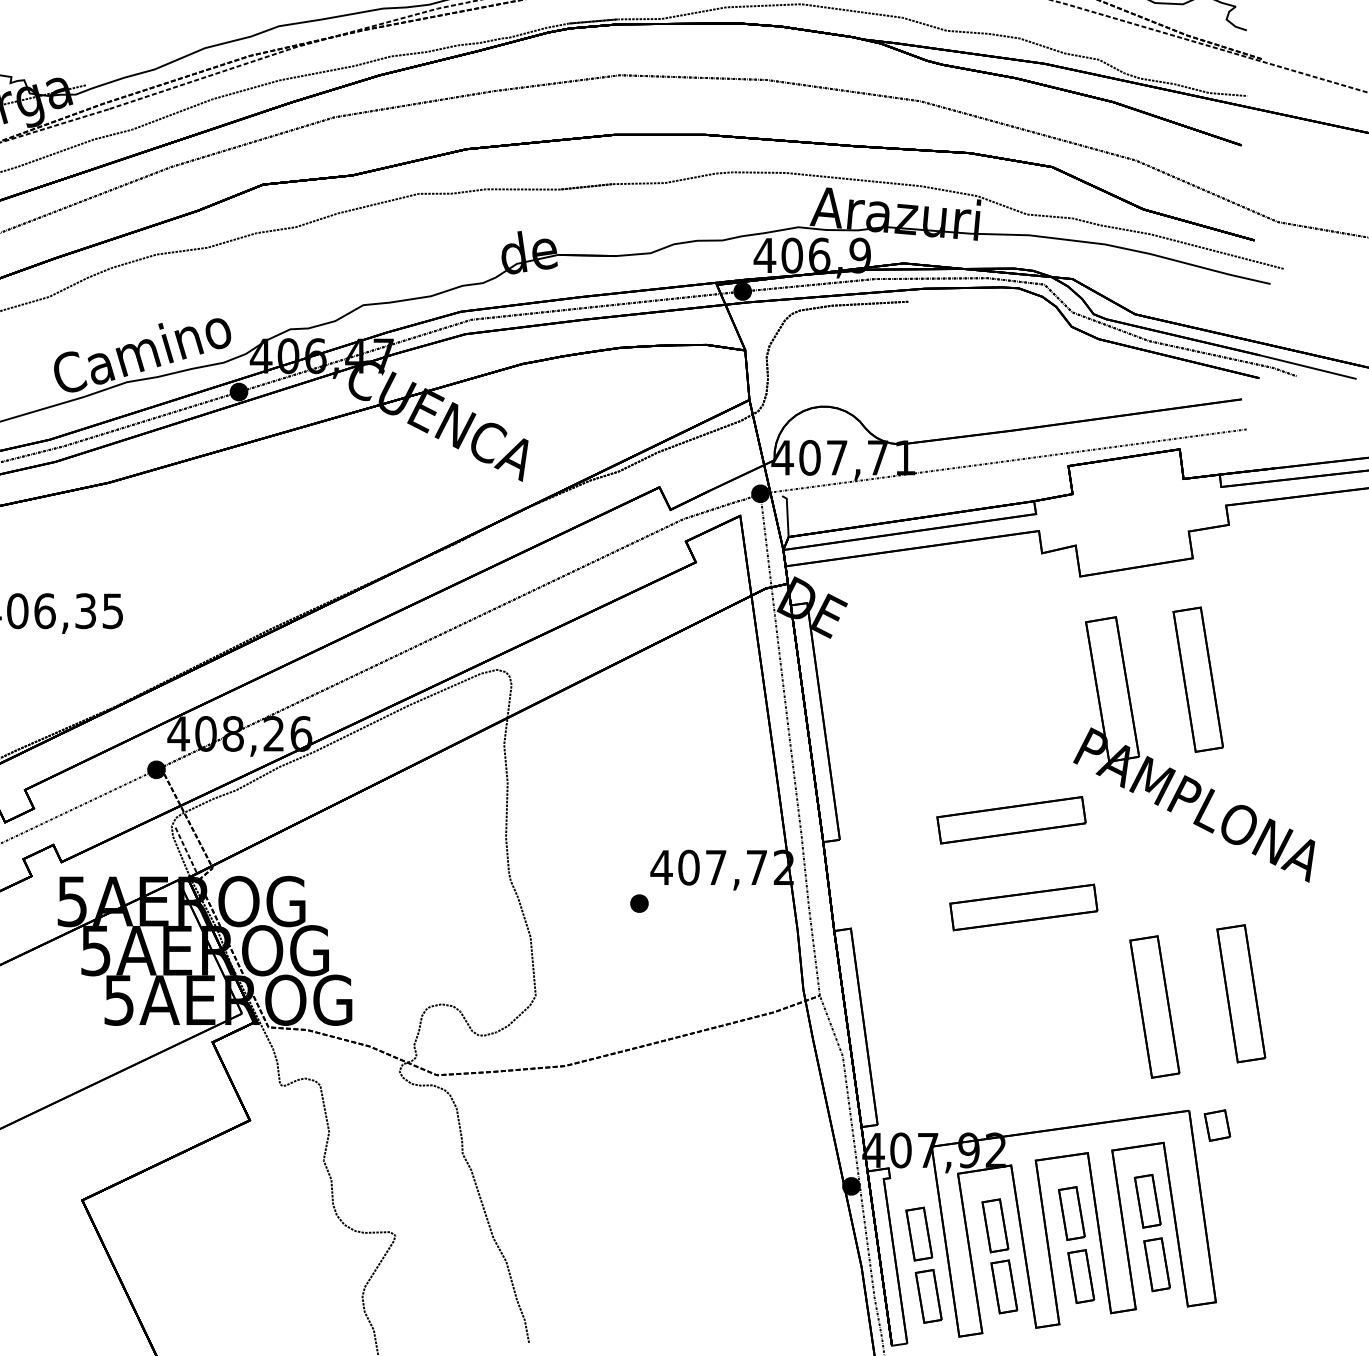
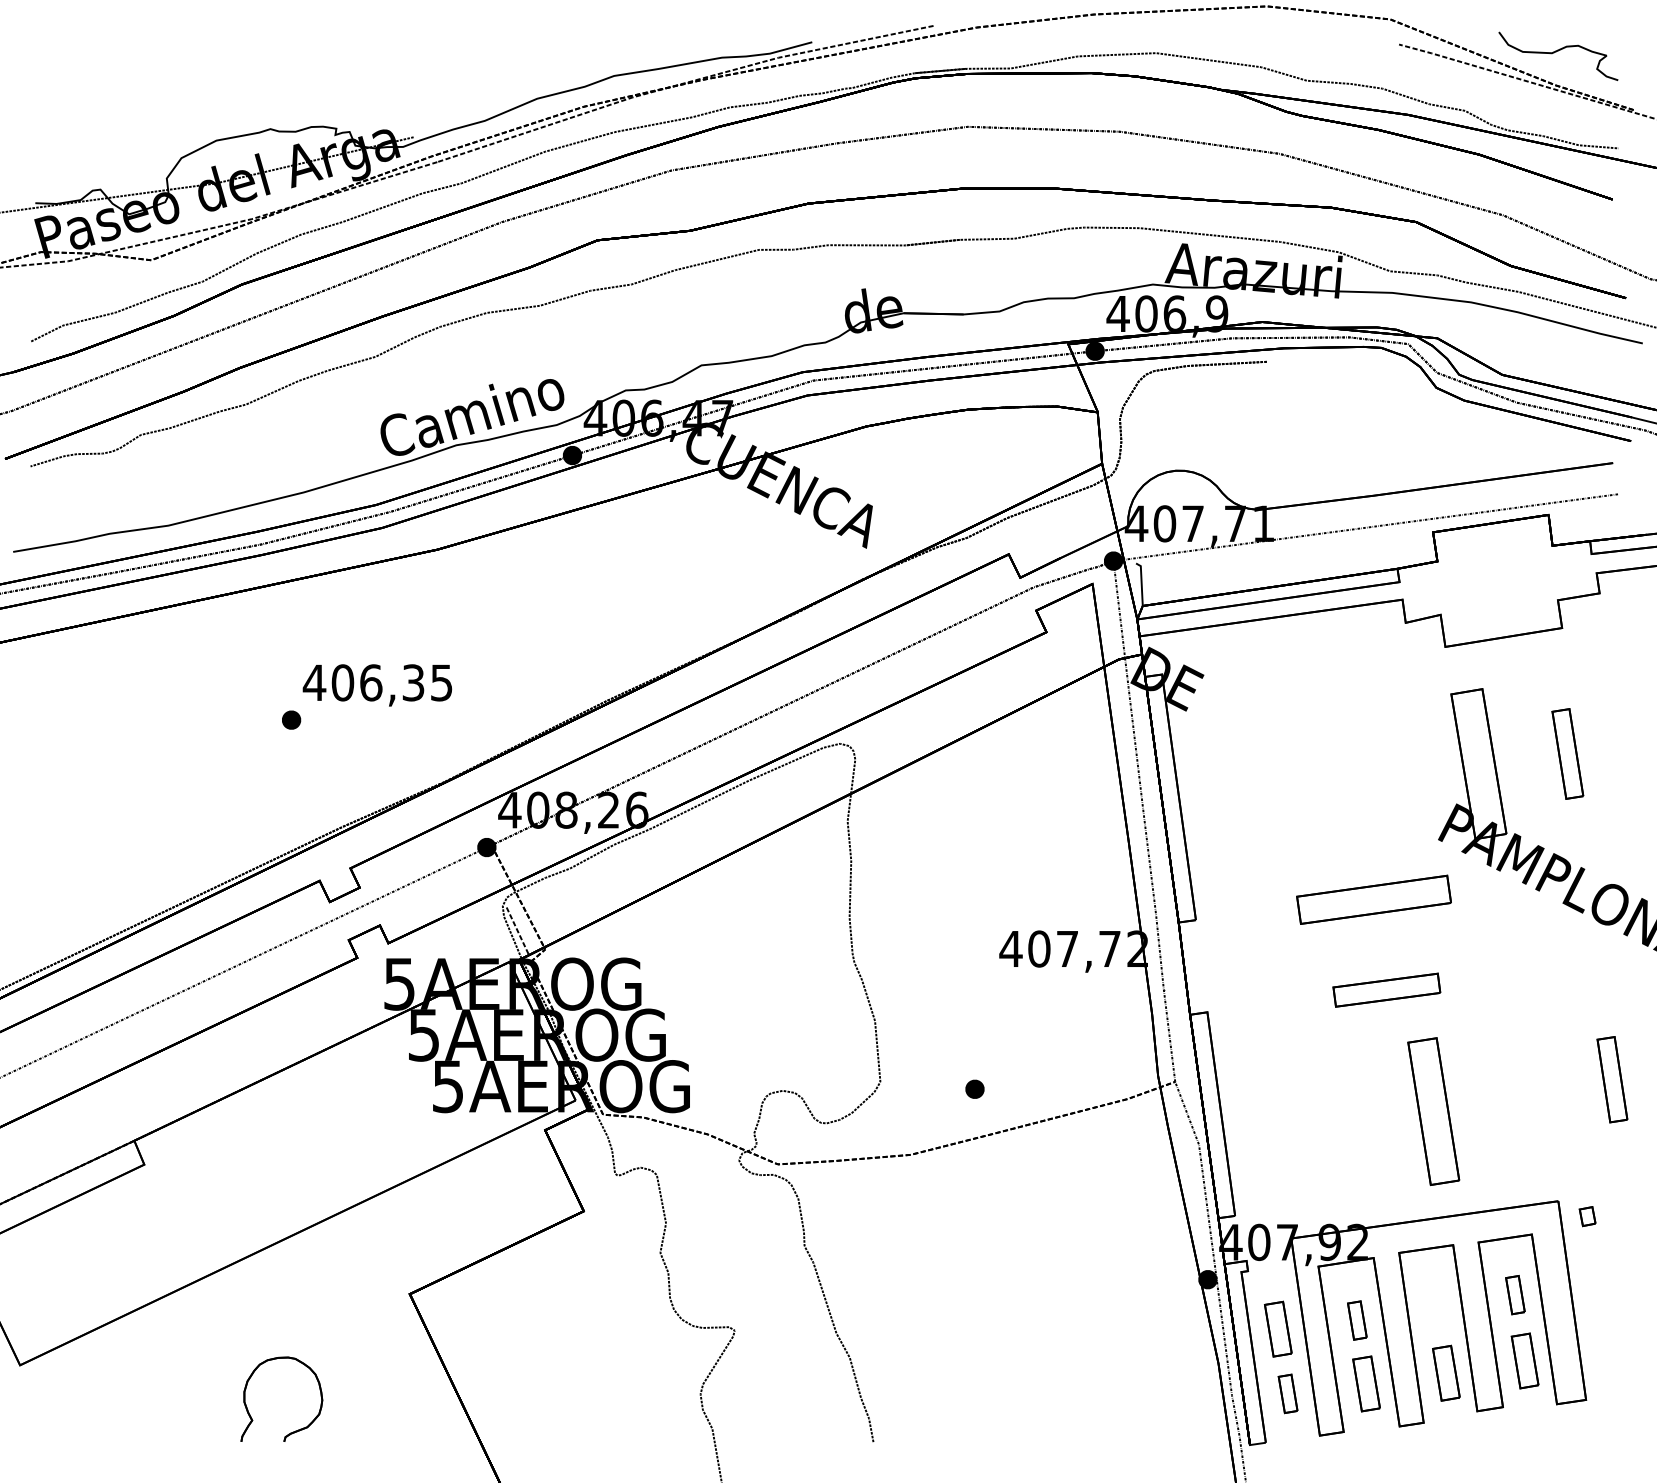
part: (1197, 679) -> (1567, 753), size x0.6
part: (638, 902) -> (974, 1088), moved
part: (1023, 906) -> (1386, 989), size x0.7
part: (1241, 993) -> (1612, 1079), size x0.6
part: (1154, 1006) -> (1433, 1111), moved
part: (1217, 1125) -> (1587, 1216), size x0.6
part: (1147, 1200) -> (1515, 1294), size x0.7
part: (1071, 1213) -> (1436, 1307), removed
part: (995, 1225) -> (1357, 1320), size x0.7
part: (928, 1296) -> (1287, 1393), size x0.7

